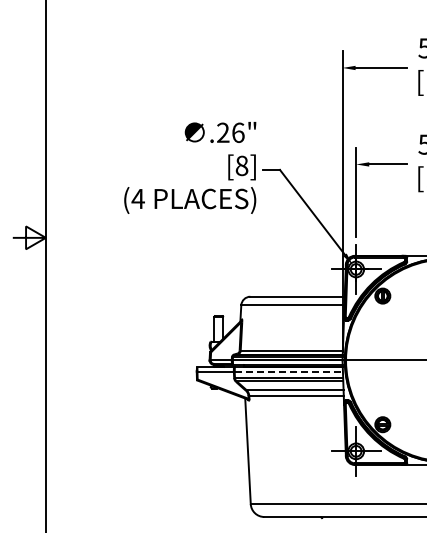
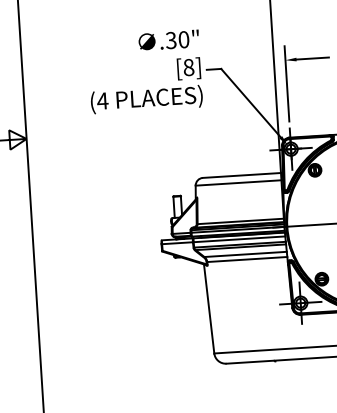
text: (230, 132) -> (177, 39), .26 -> .30
line: (289, 371) -> (240, 239), dashed -> solid

